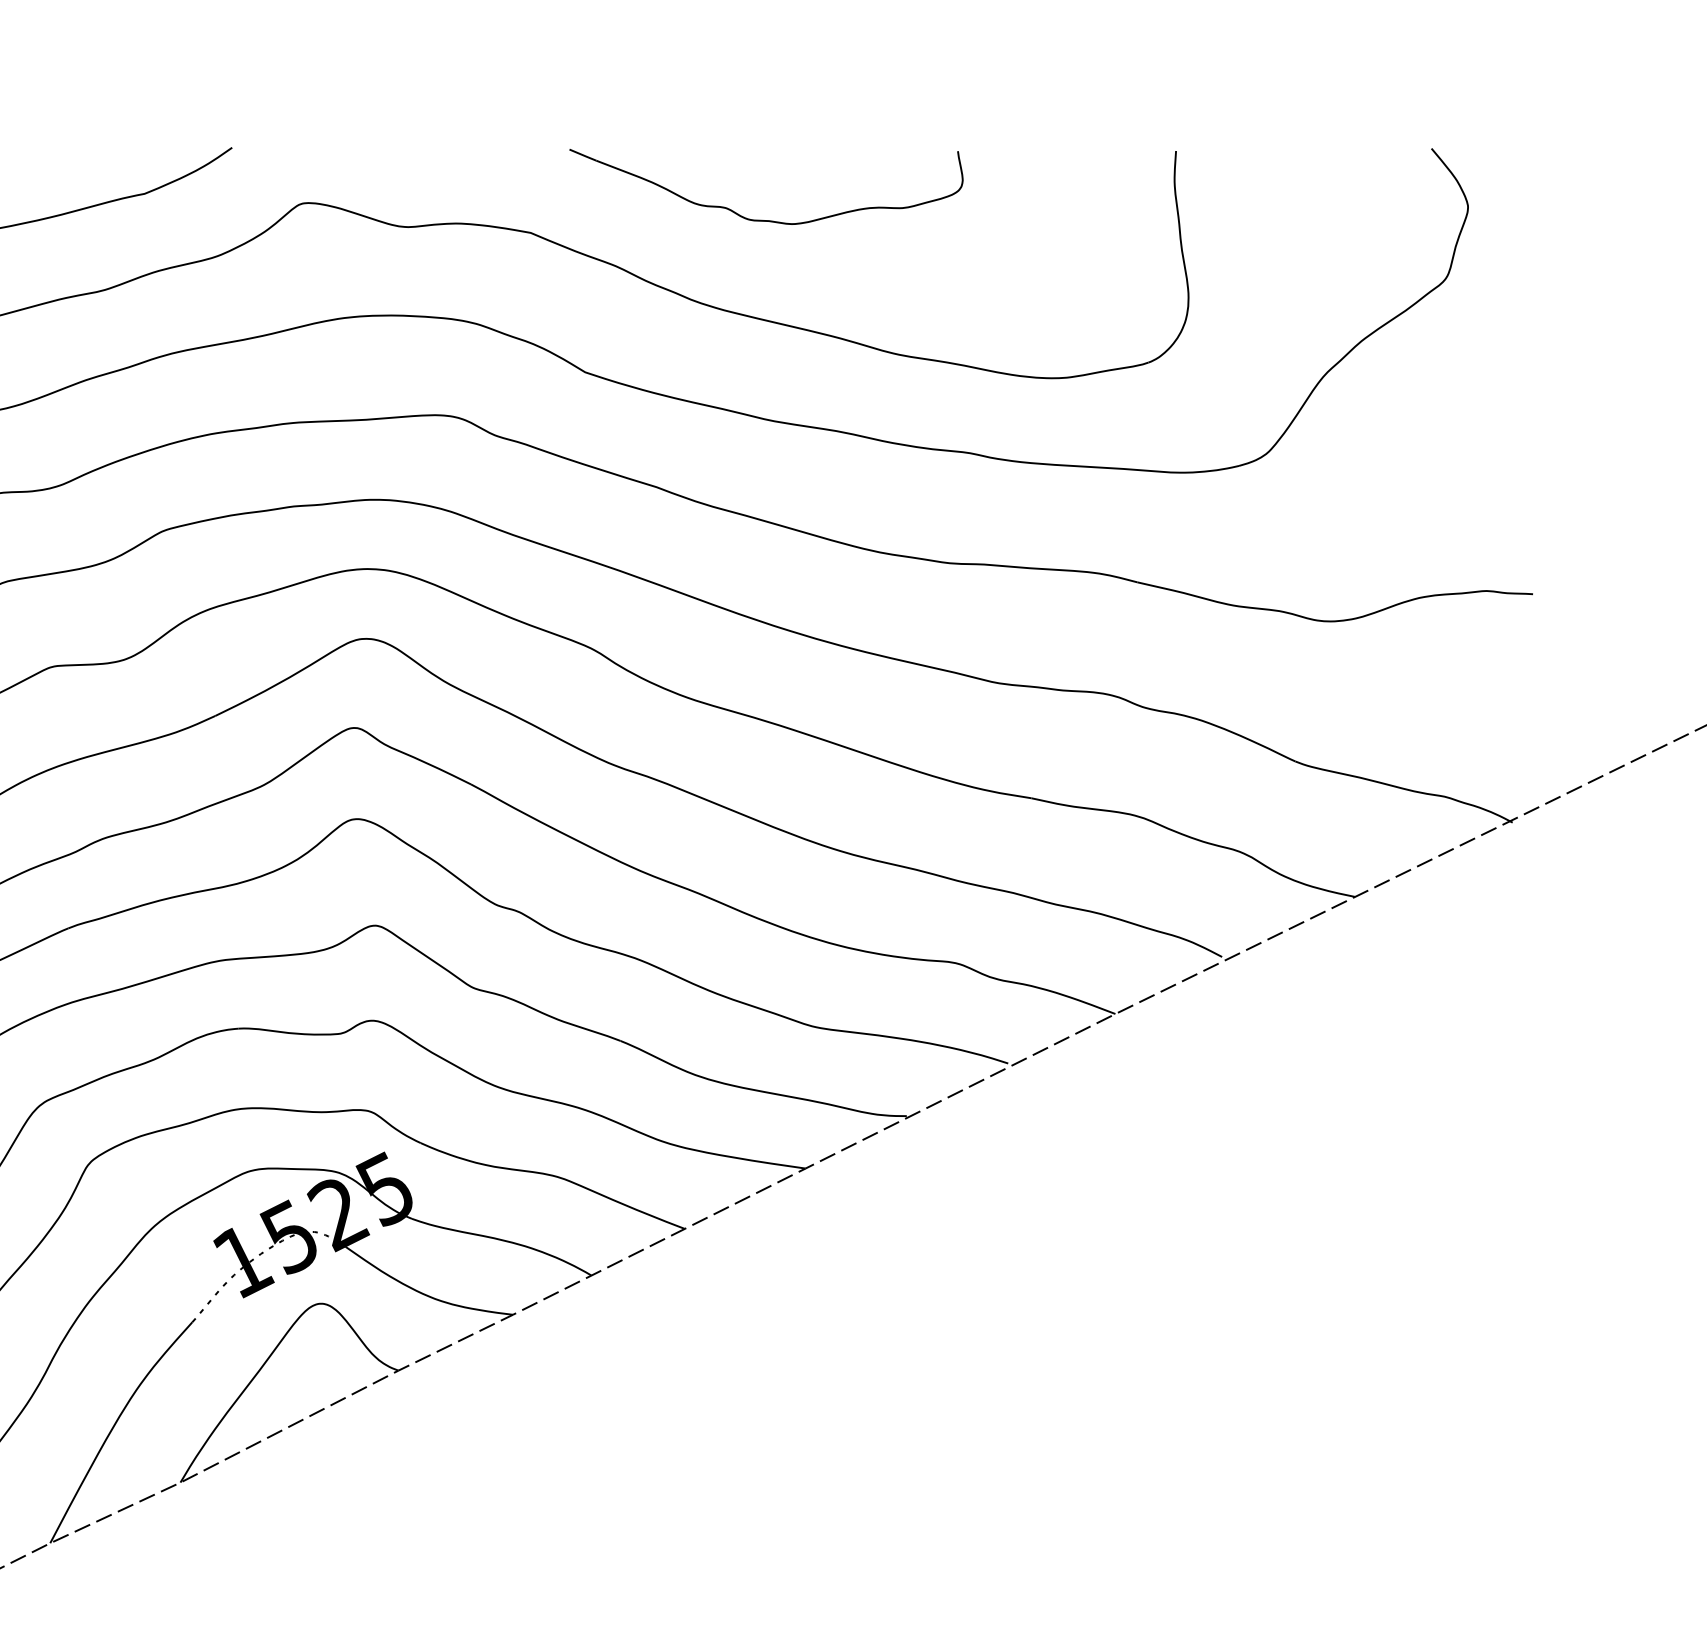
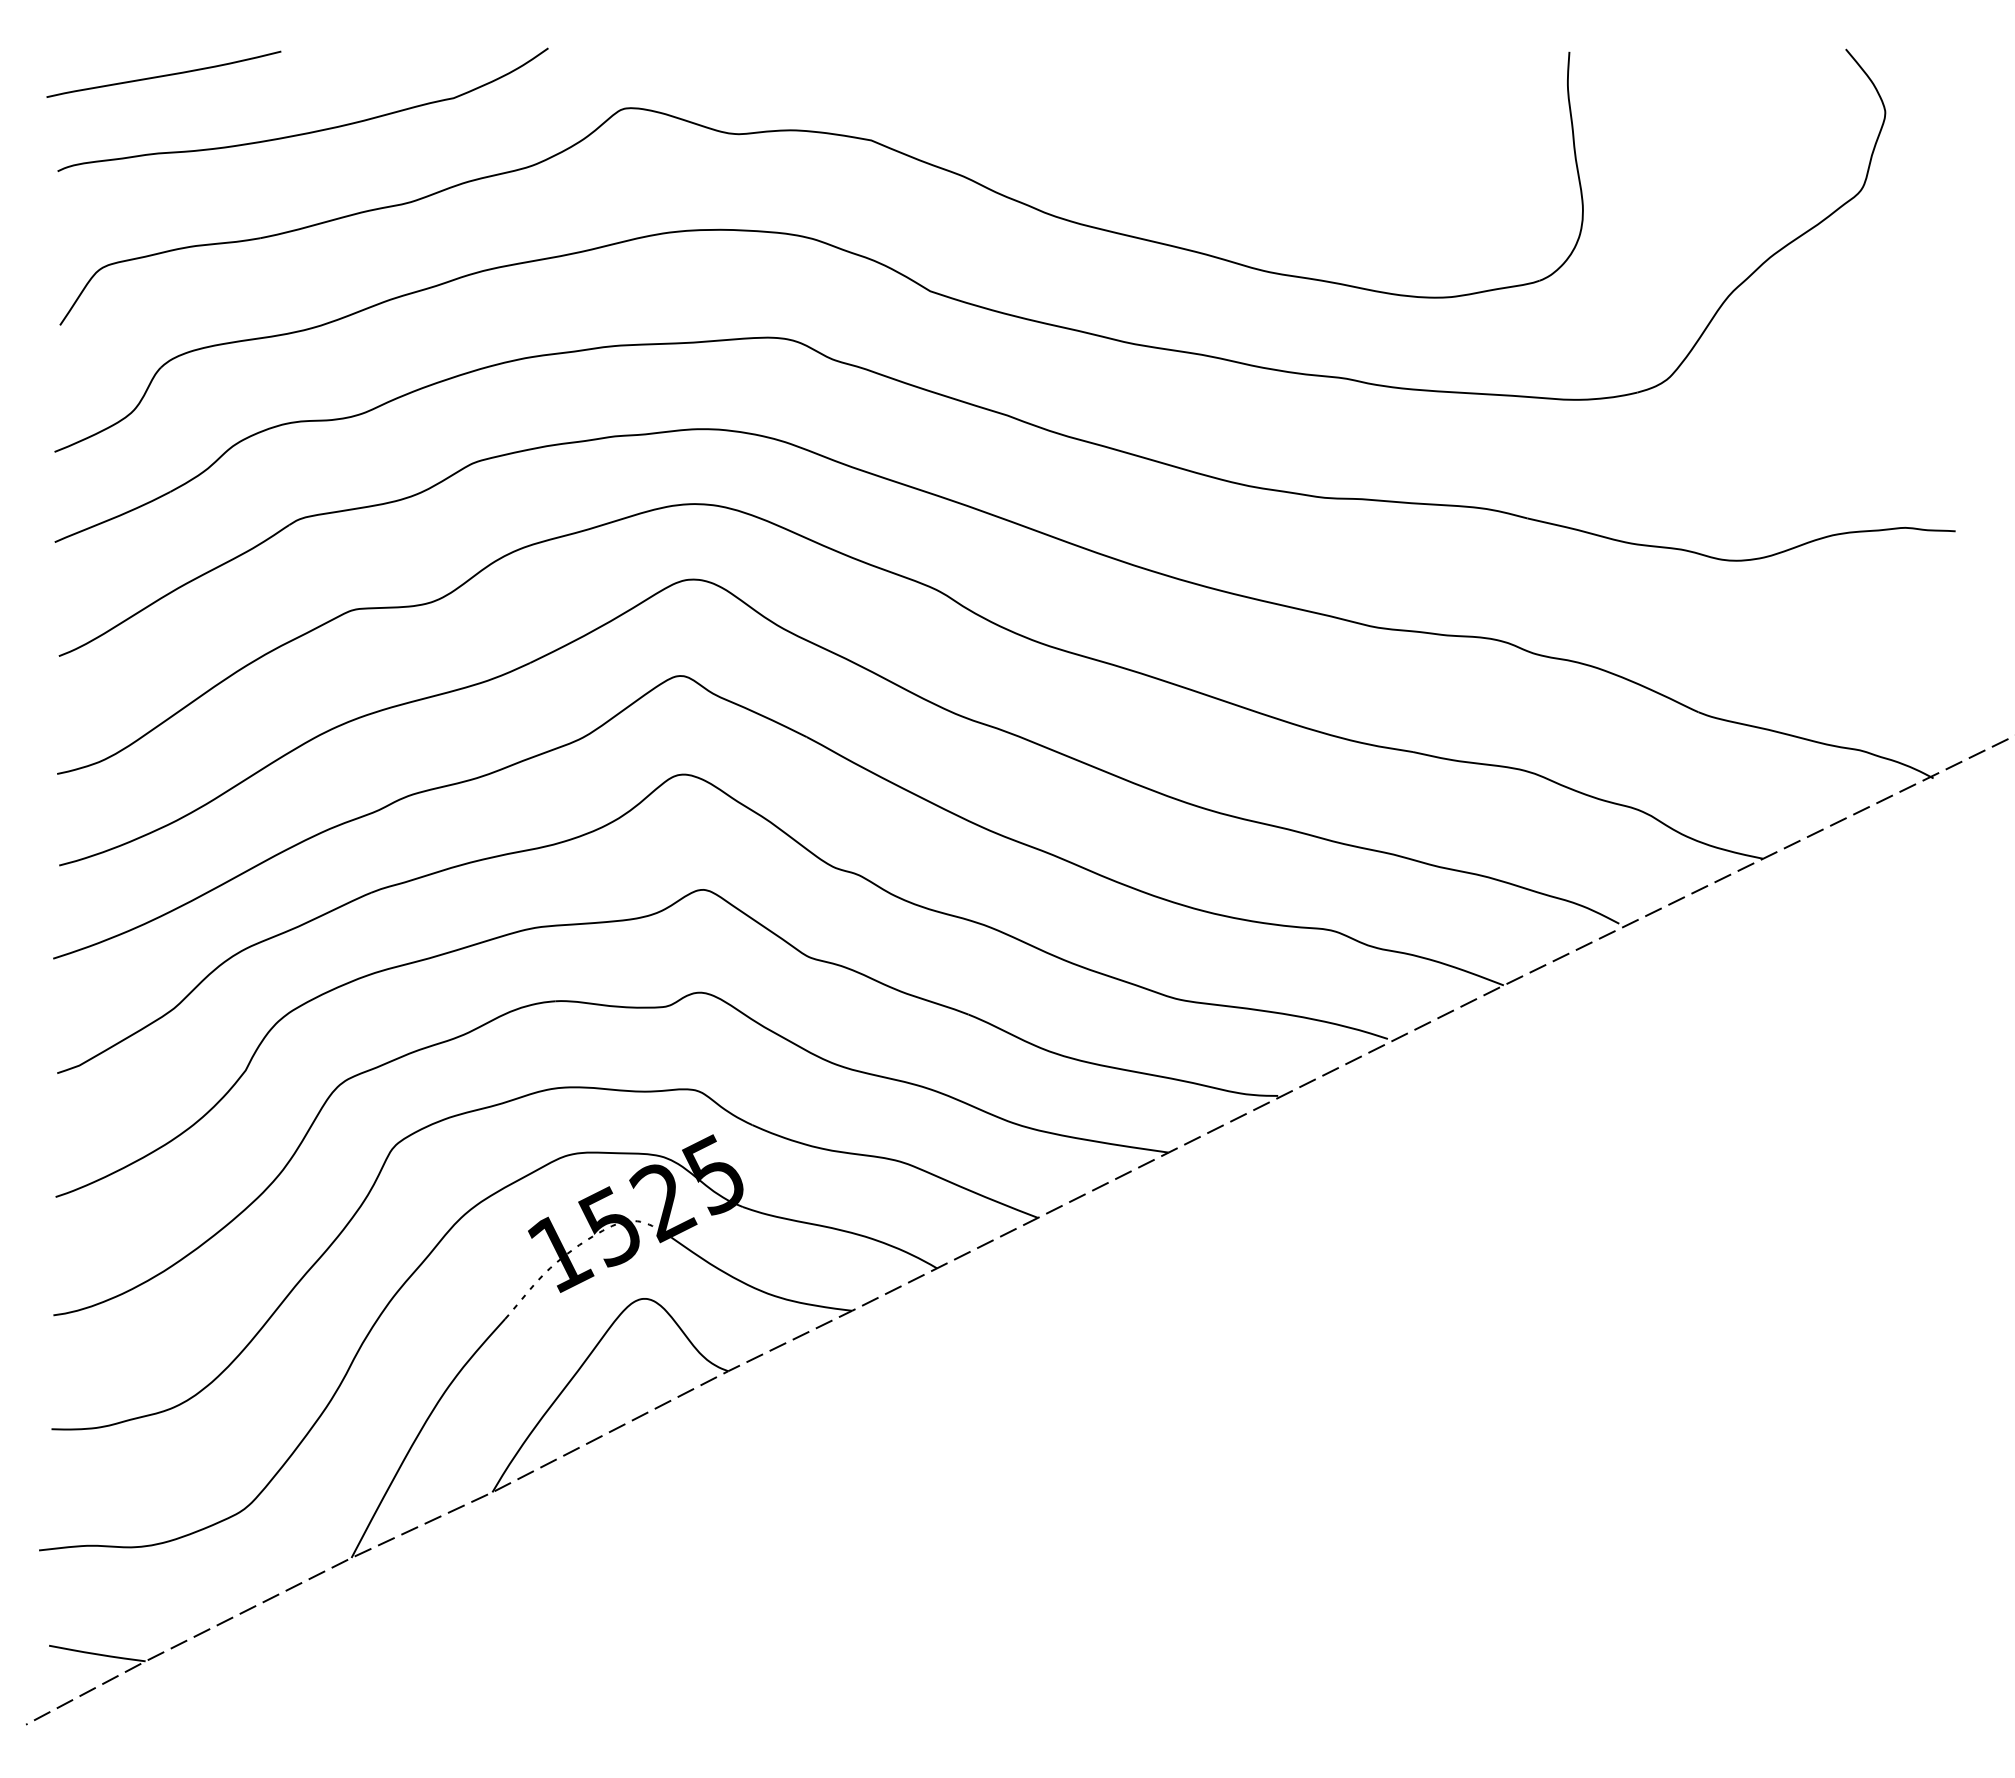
part: (766, 220) -> (1126, 126), removed

